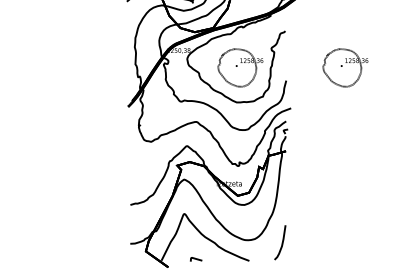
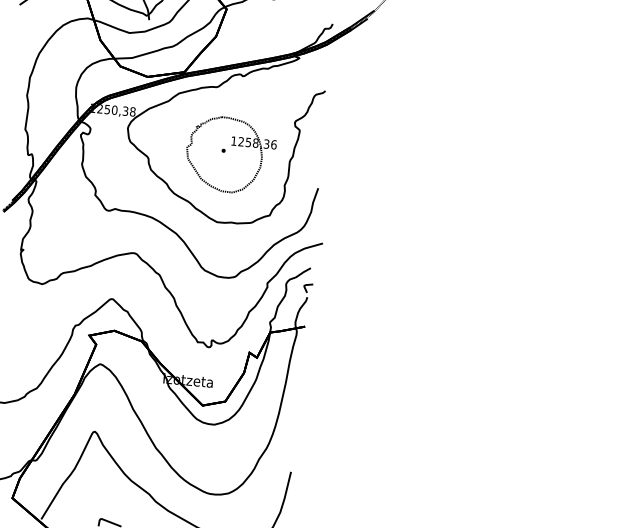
part: (345, 67) -> (436, 173), removed

